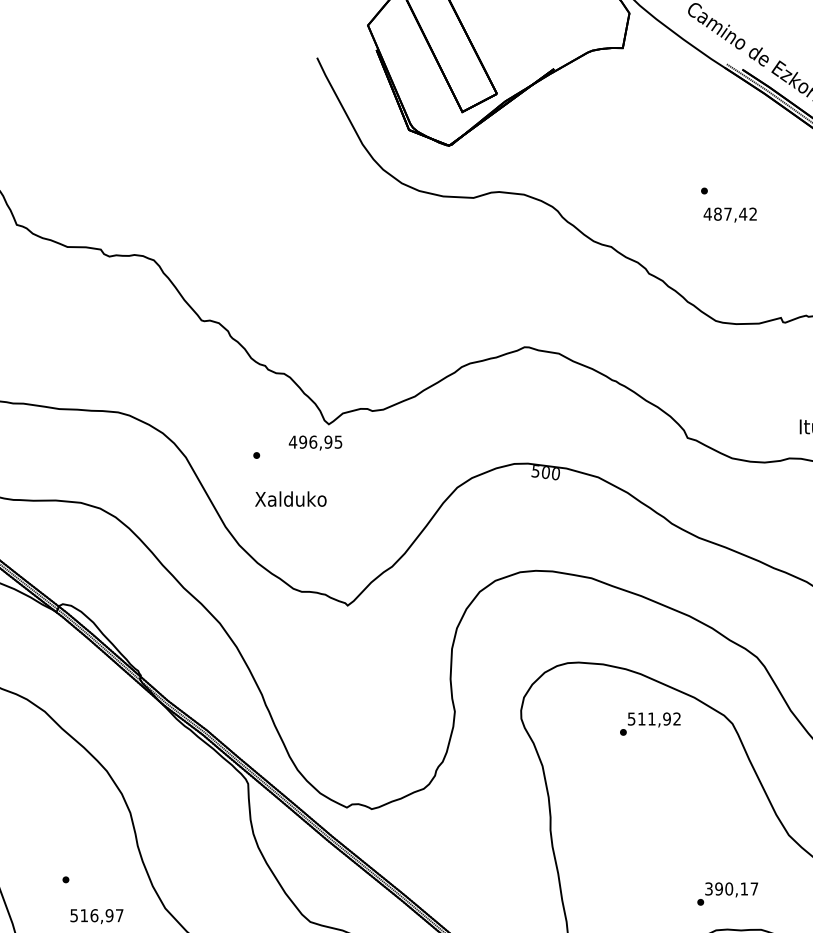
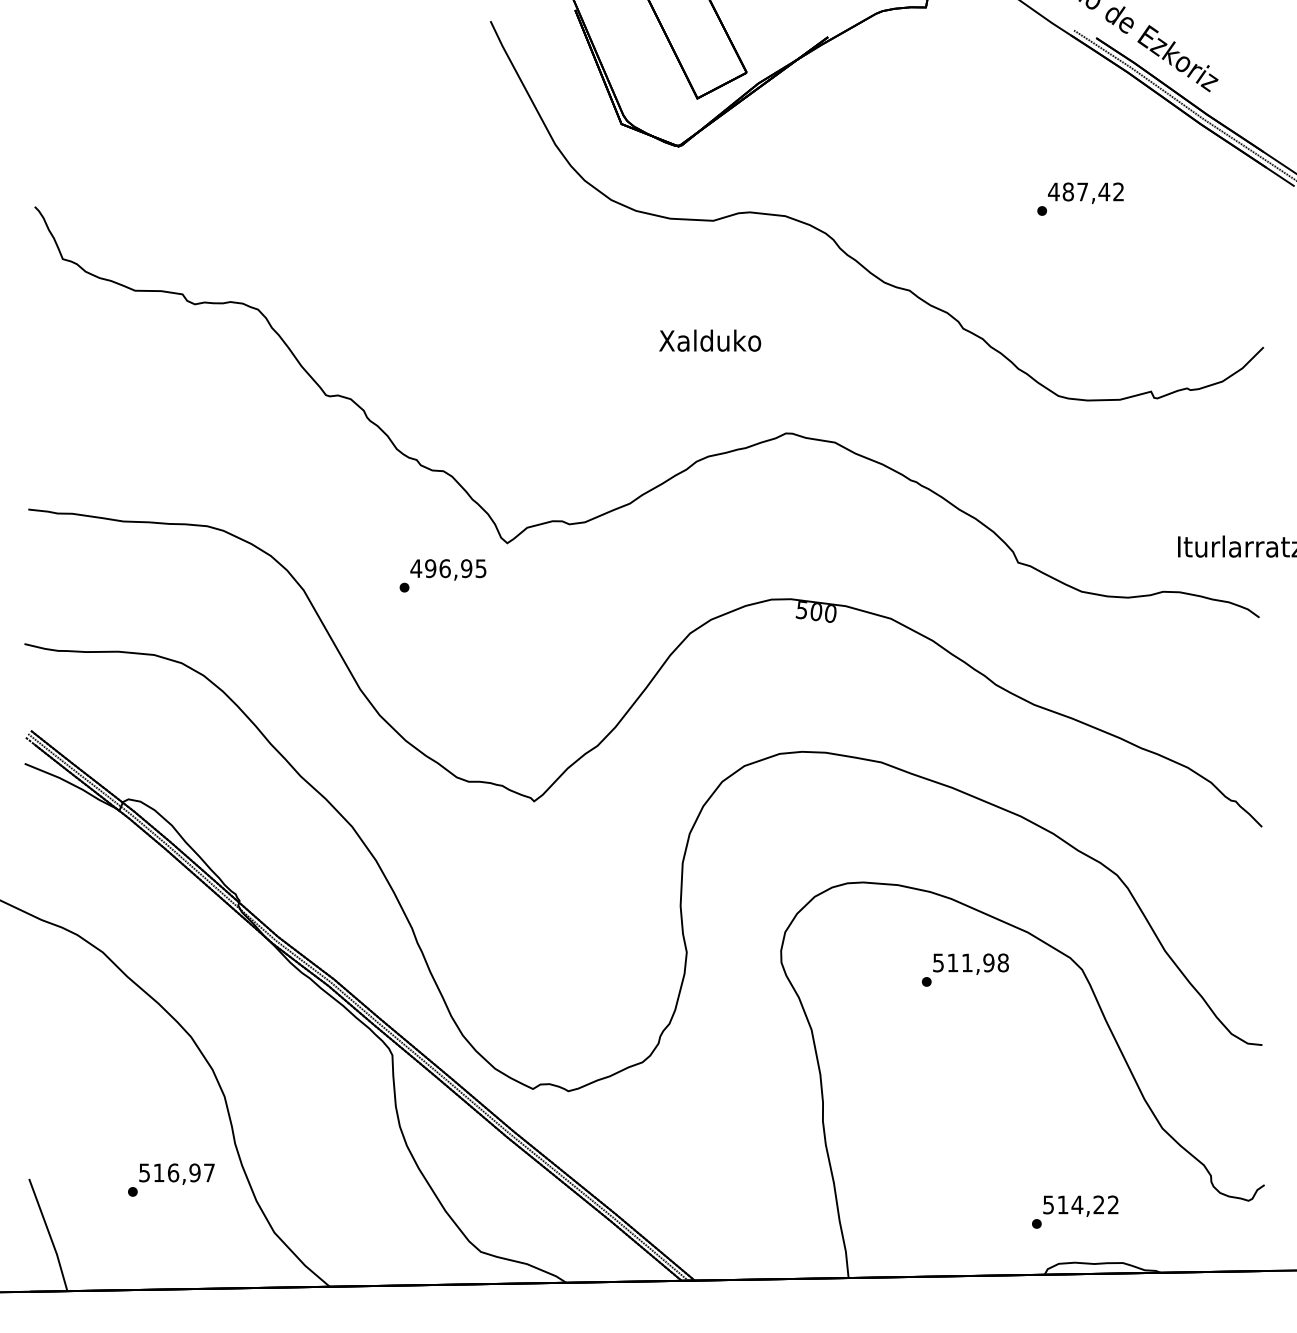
text: (729, 214) -> (1085, 192), moved
text: (315, 442) -> (448, 569), moved
text: (291, 498) -> (710, 340), moved
text: (676, 718) -> (1002, 962), 511,92 -> 511,98
text: (731, 888) -> (1080, 1204), 390,17 -> 514,22
text: (96, 916) -> (176, 1173), moved

